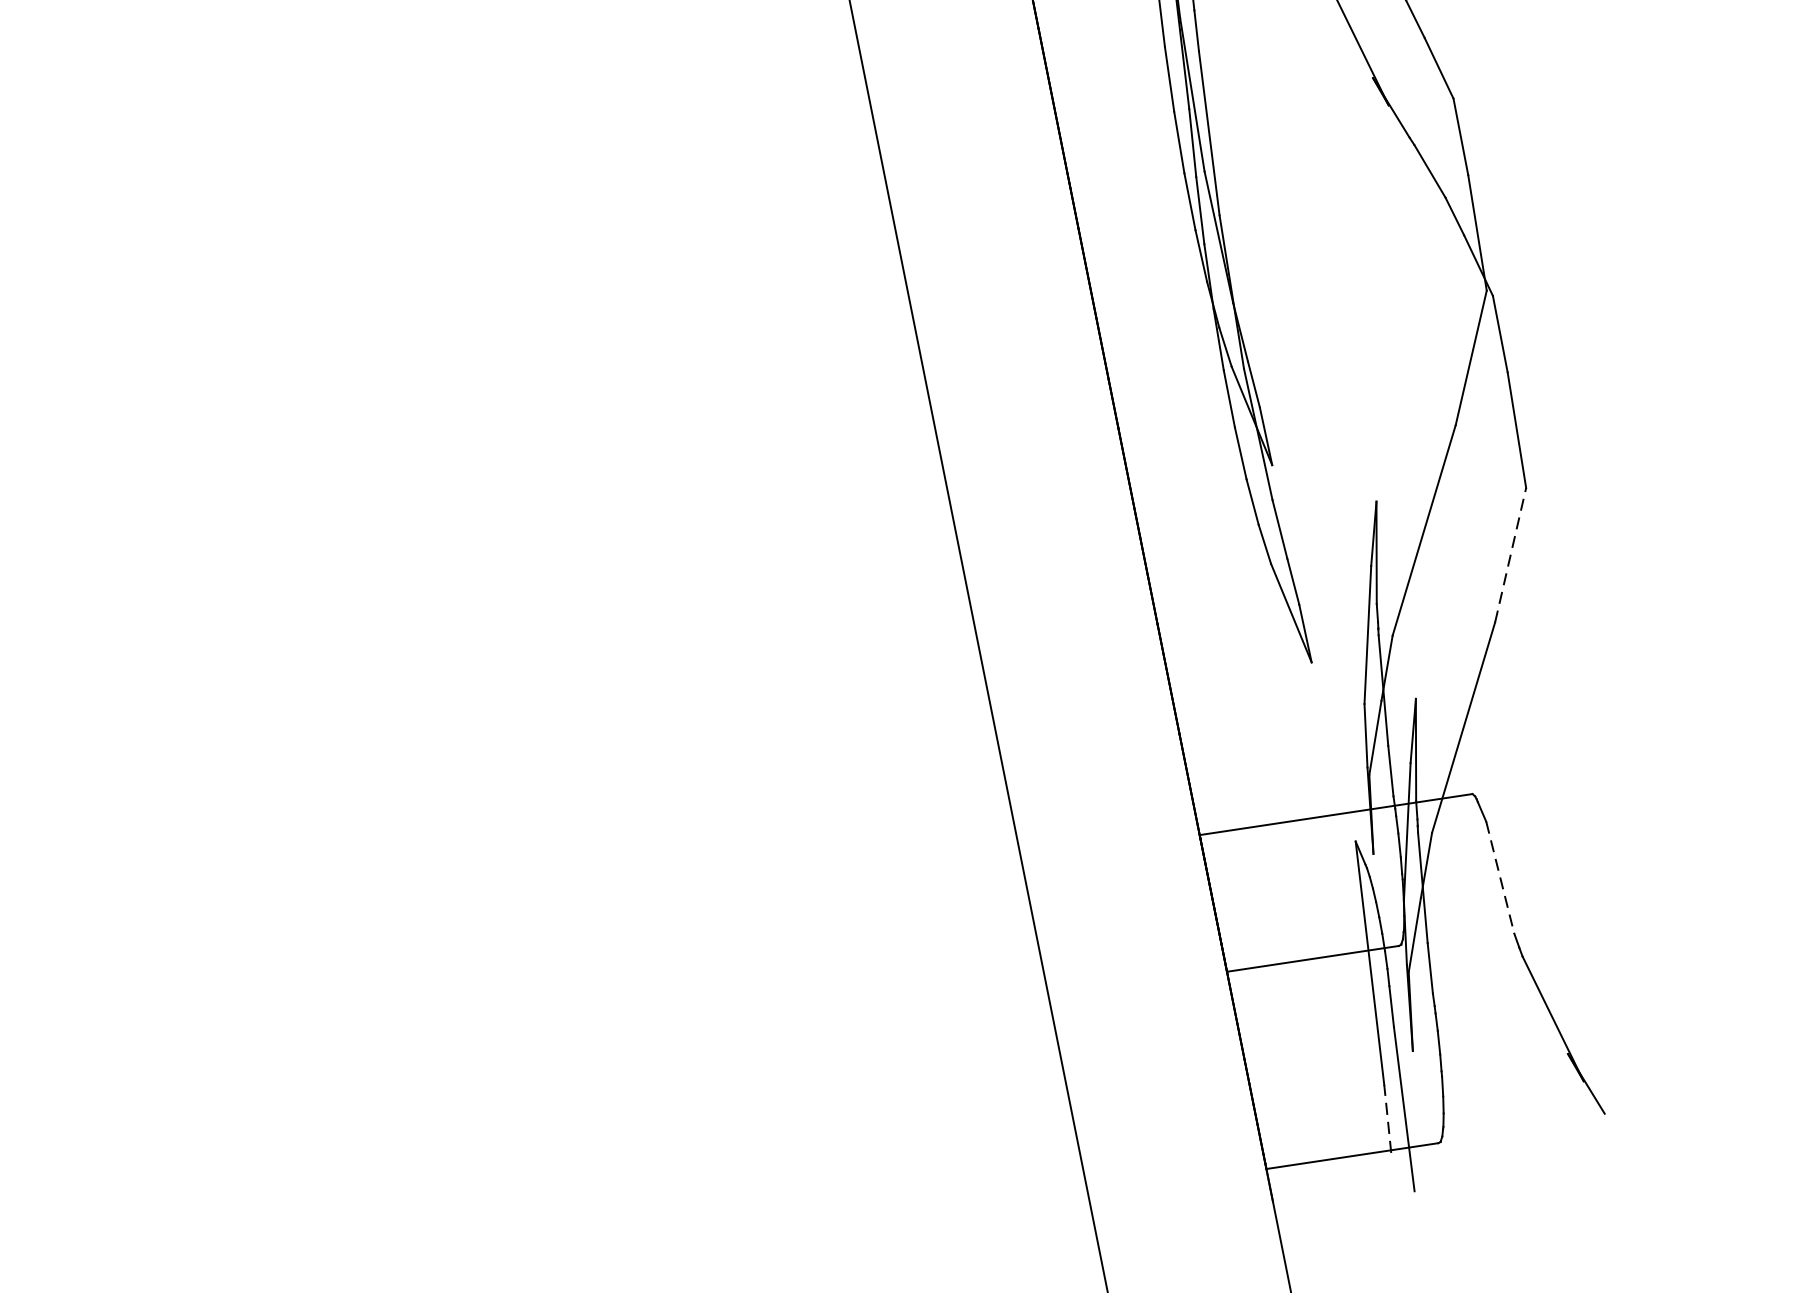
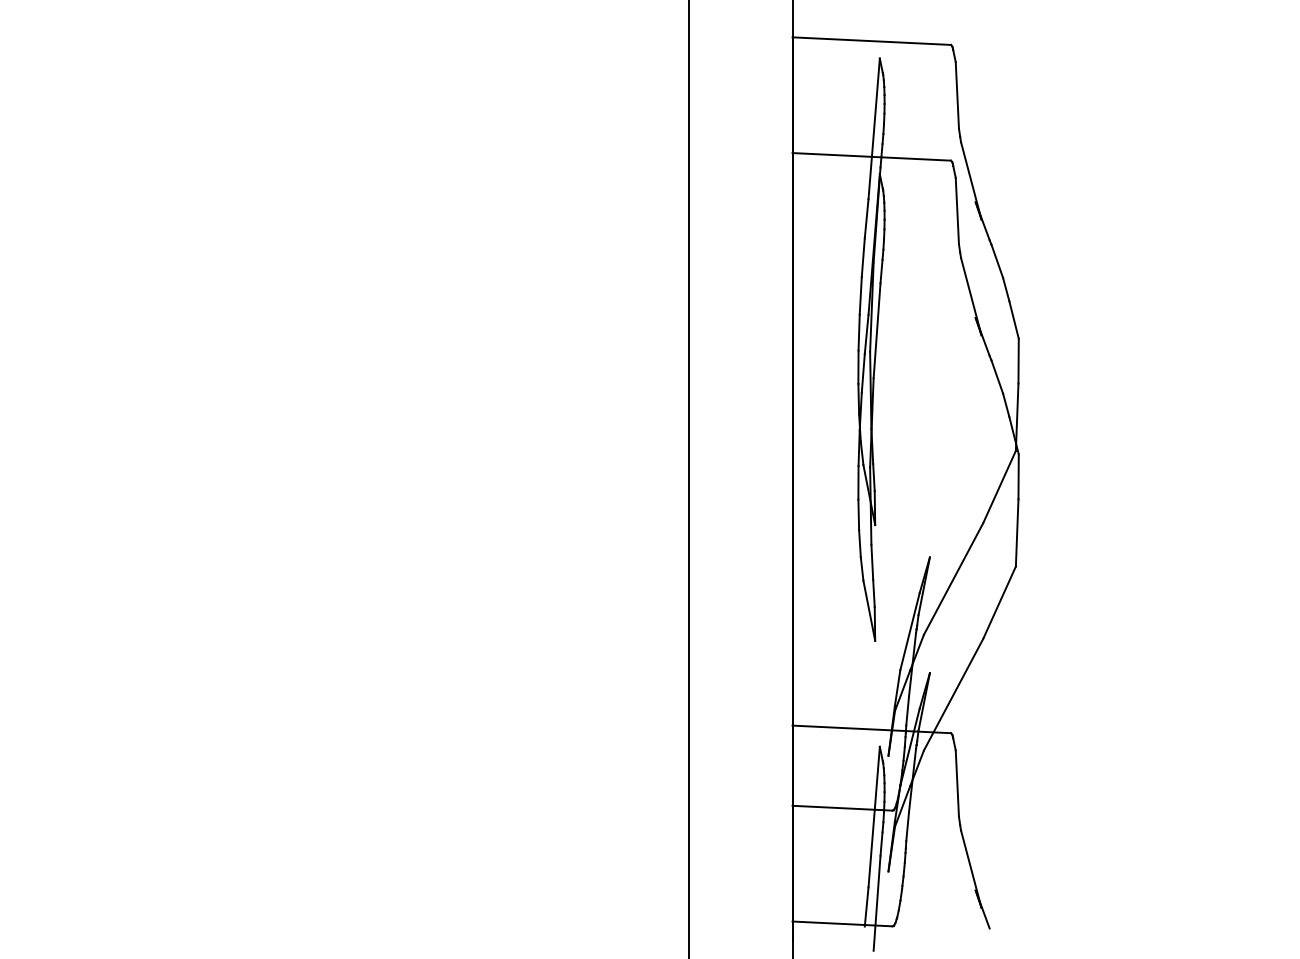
line: (1510, 554) -> (999, 602), dashed -> solid
line: (1500, 879) -> (957, 784), dashed -> solid
line: (1387, 1118) -> (866, 906), dashed -> solid

